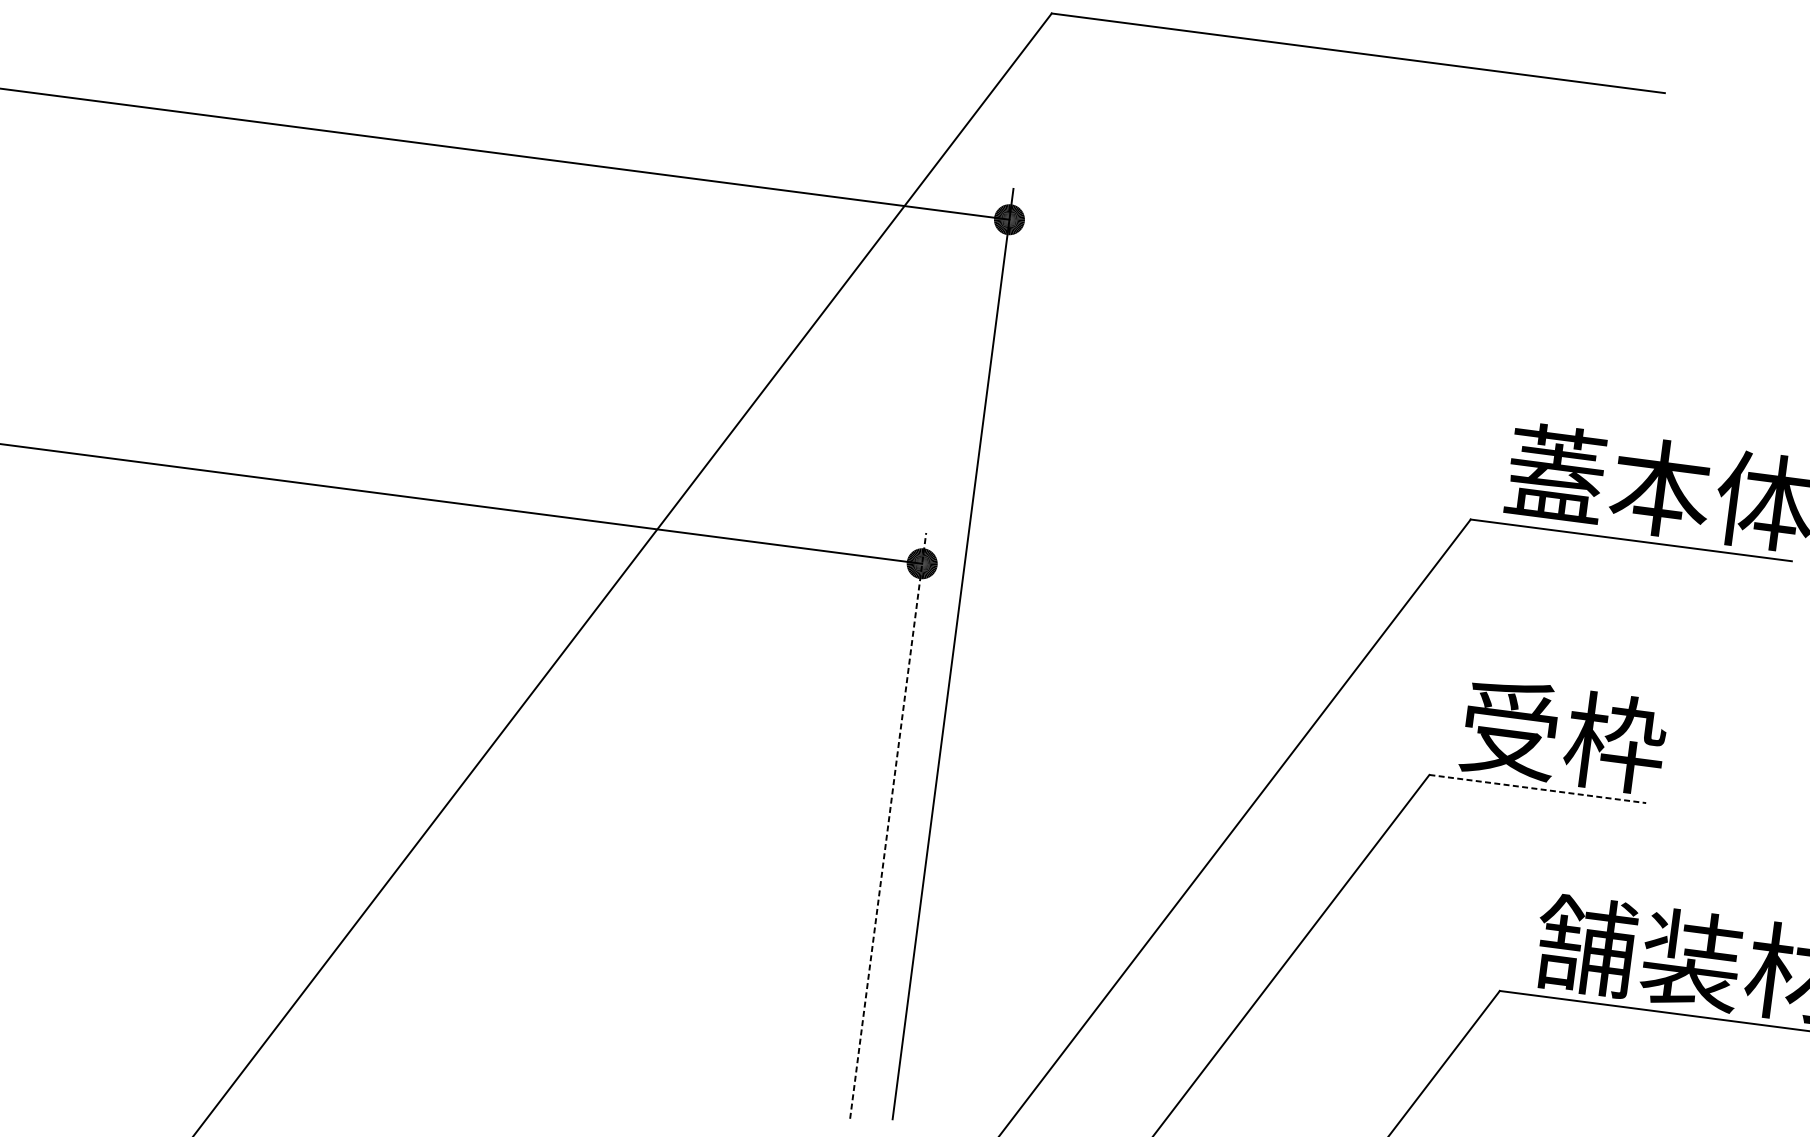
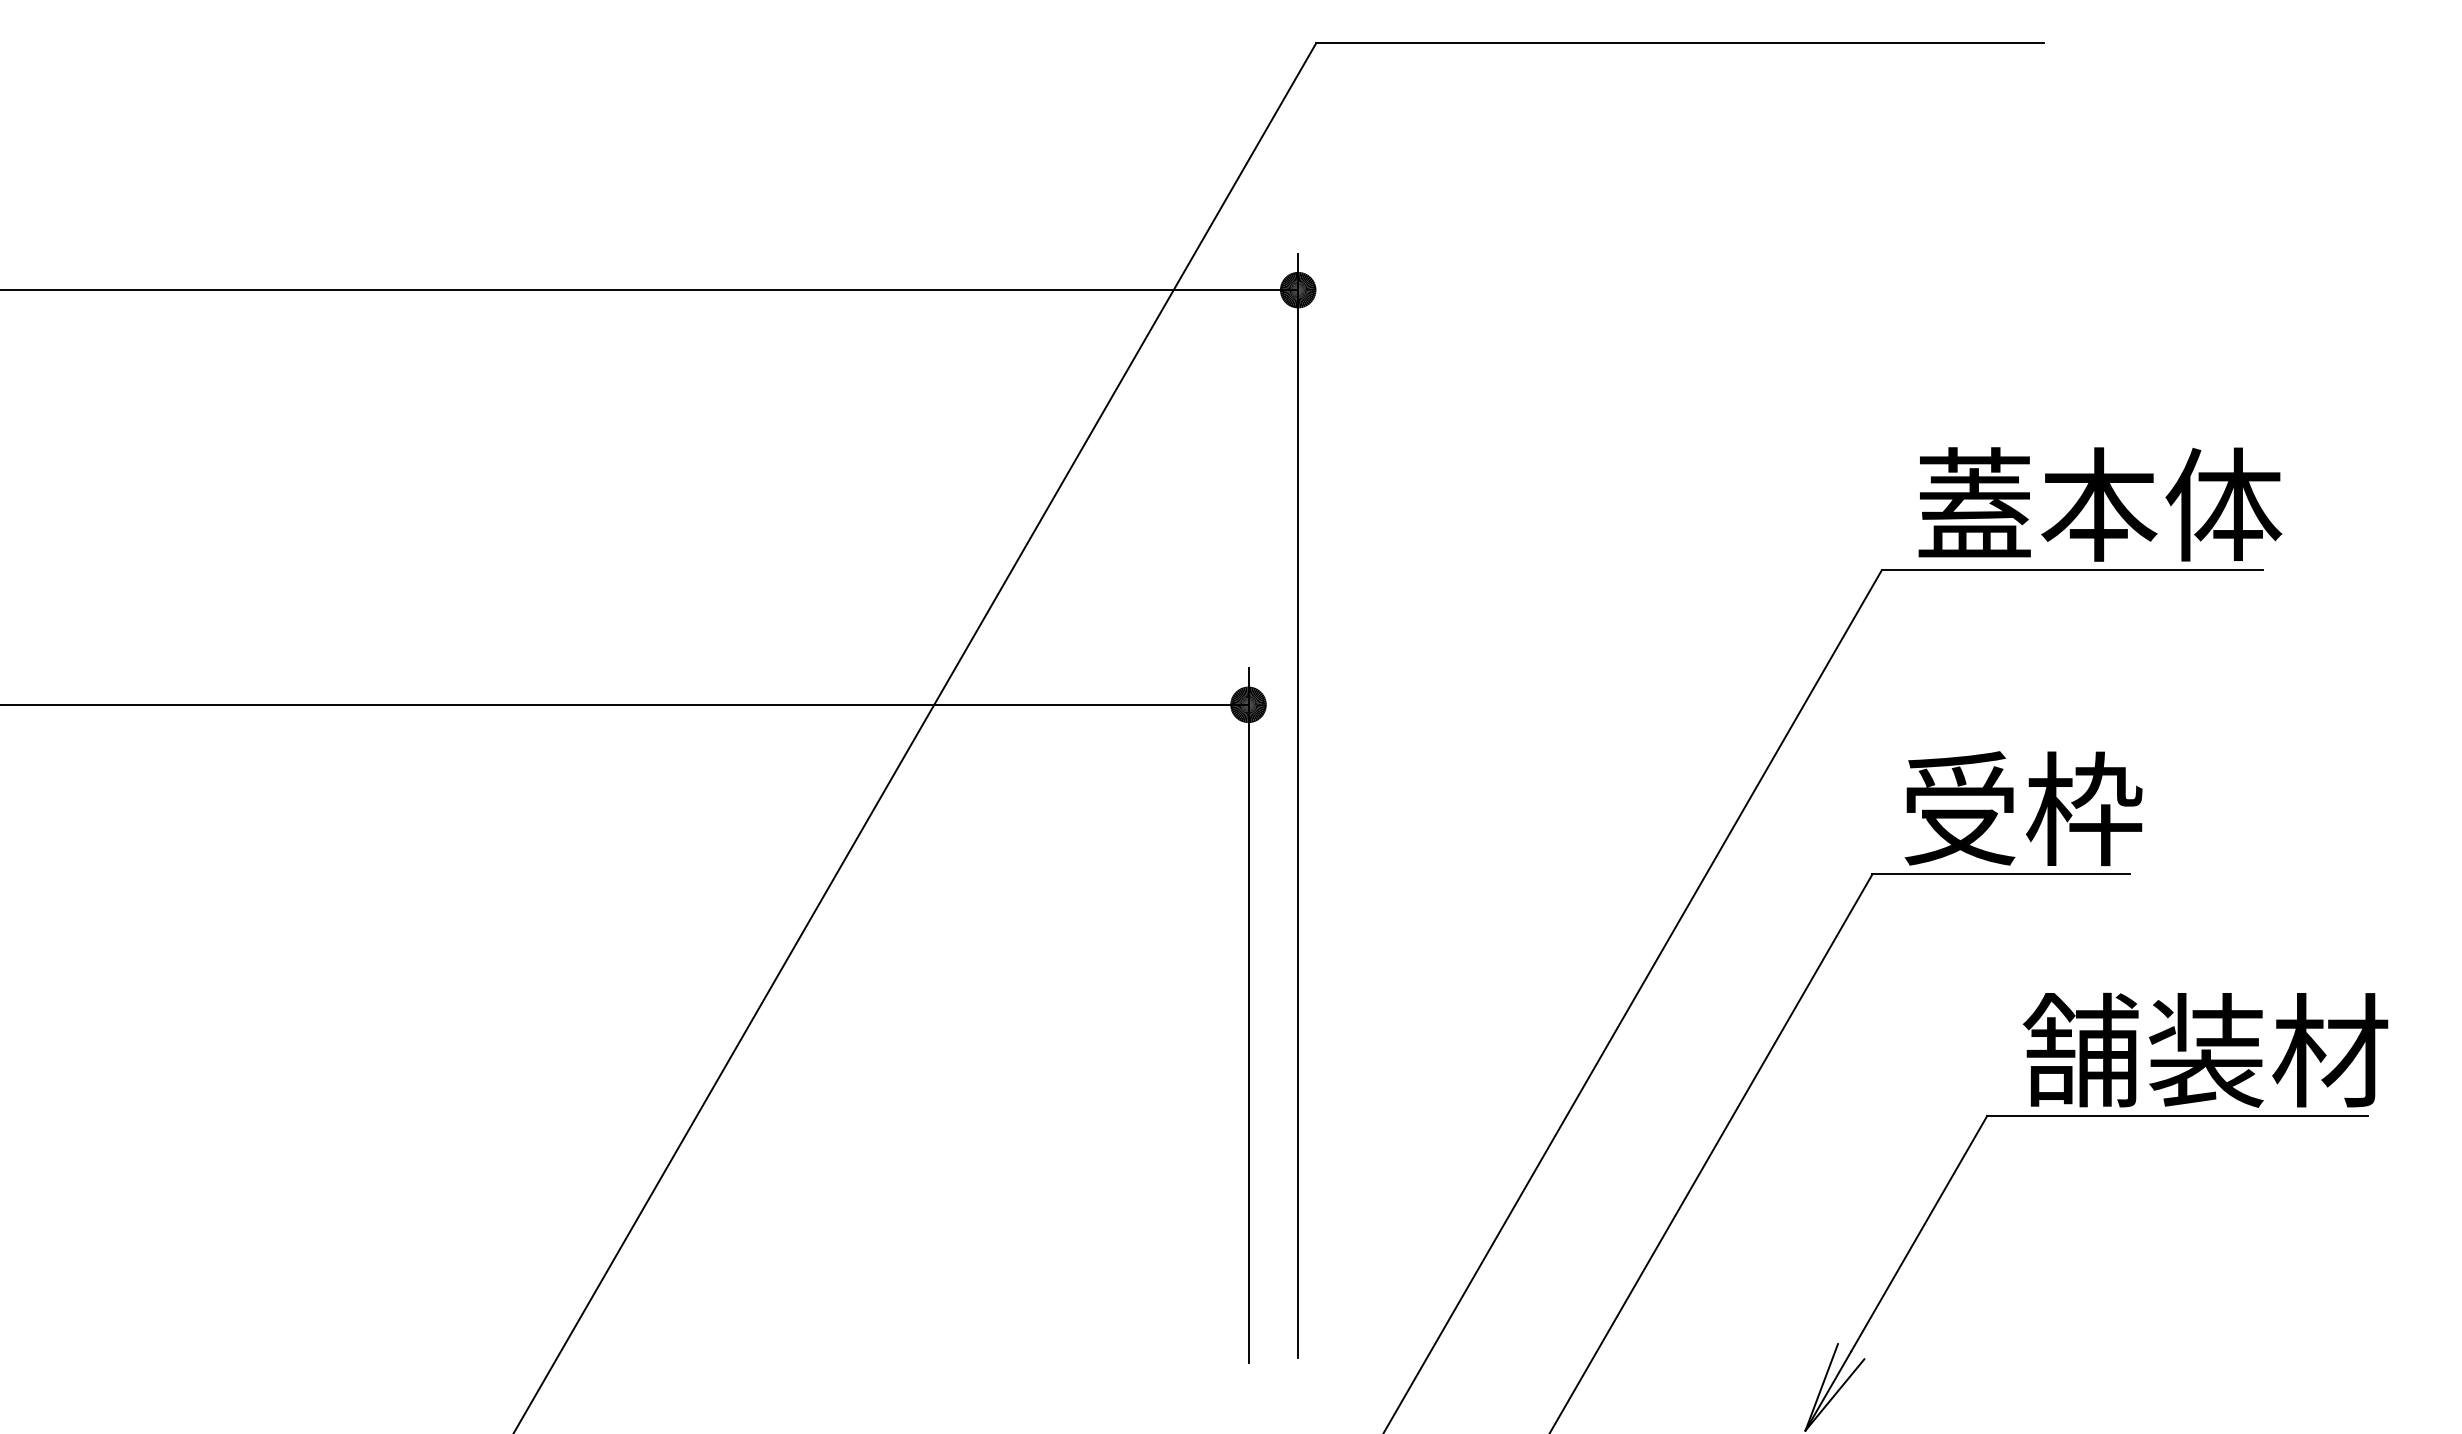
line: (1538, 789) -> (2001, 874), dashed -> solid
line: (888, 825) -> (1248, 1015), dashed -> solid

